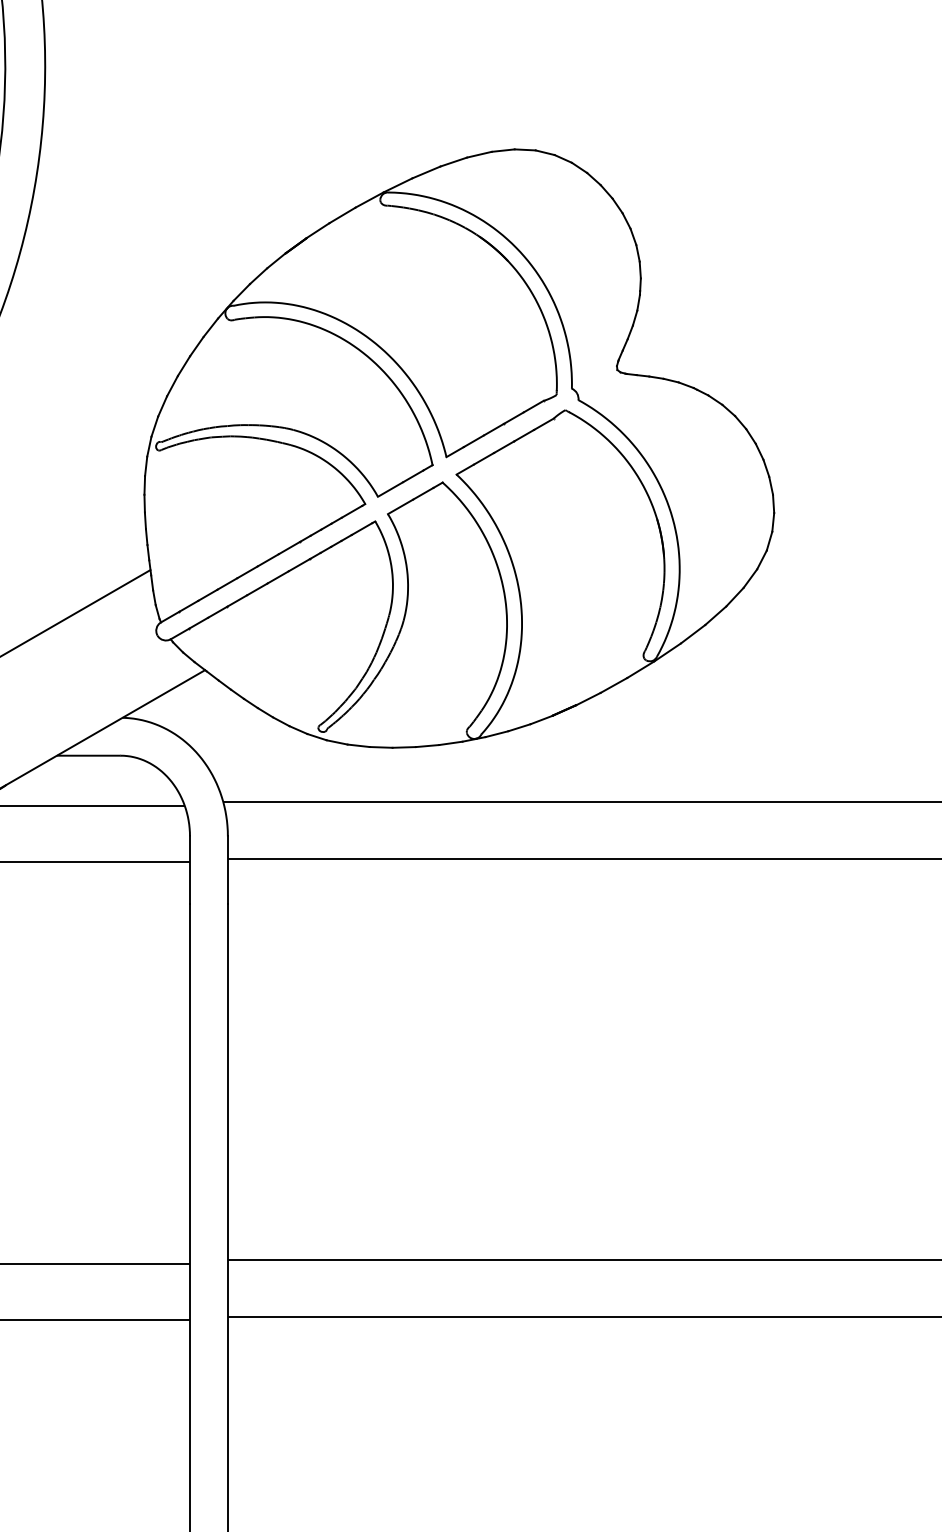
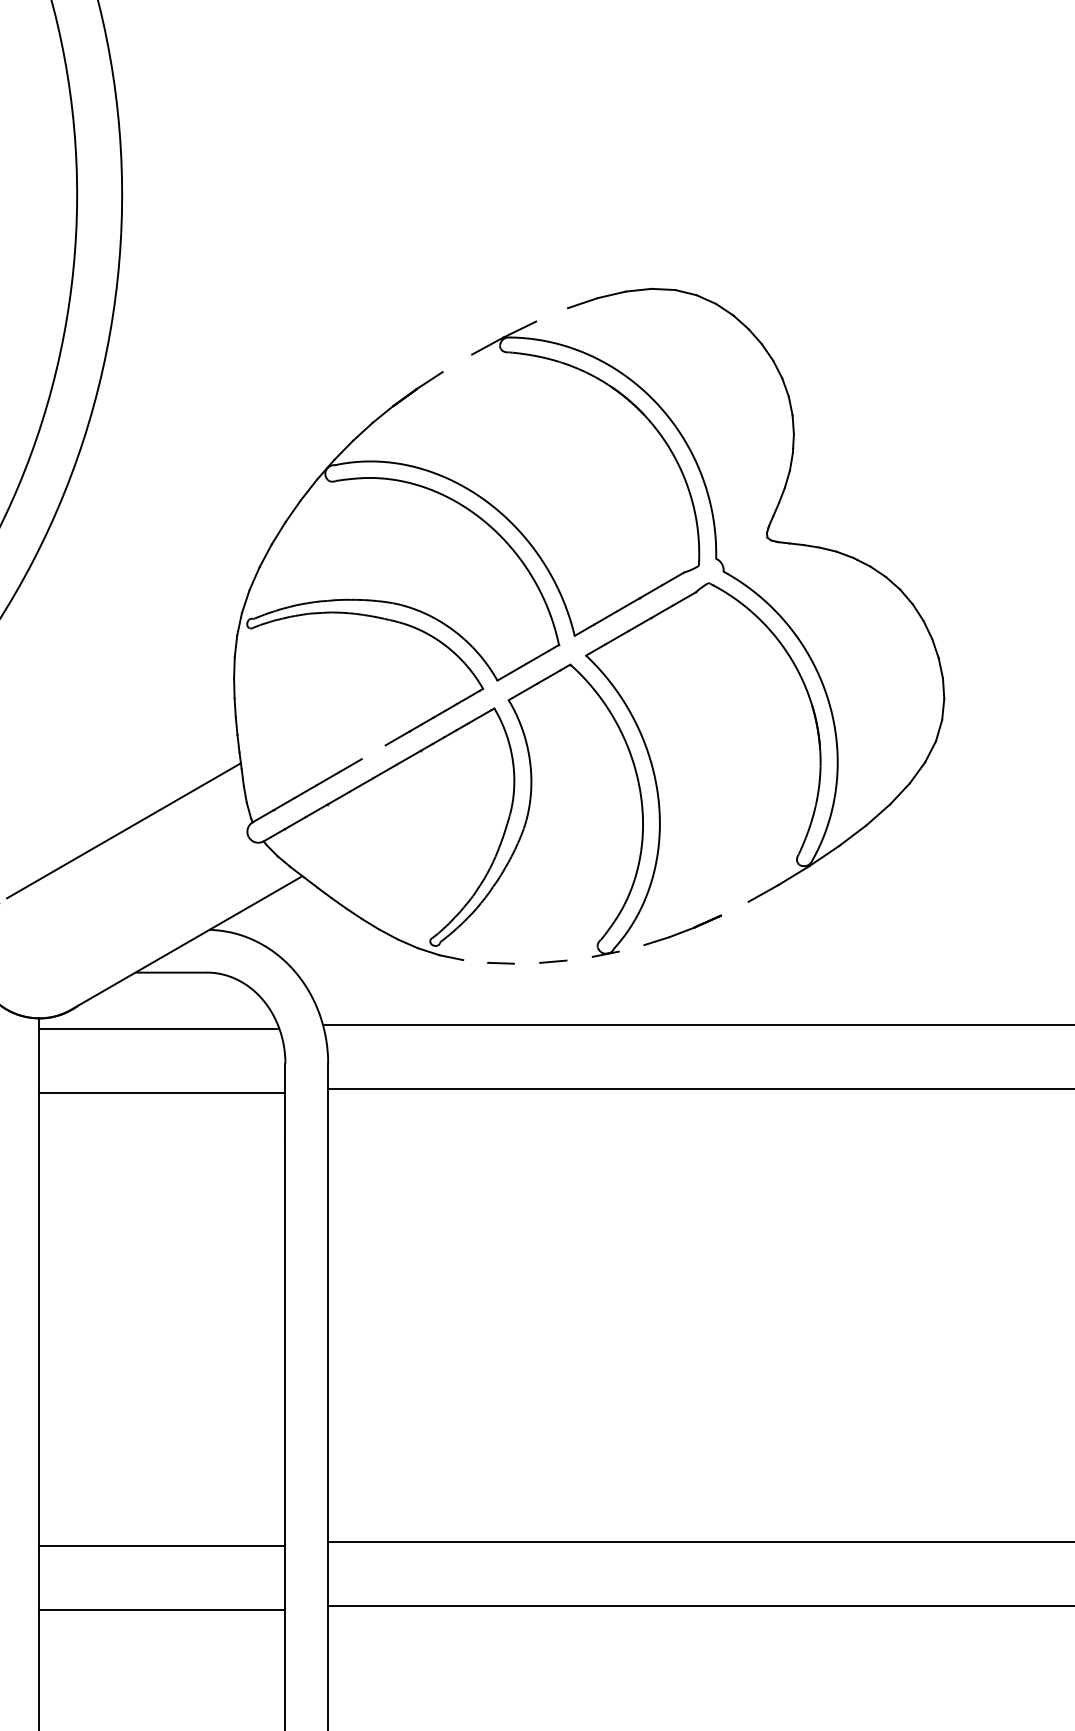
line: (426, 172) -> (552, 314), removed
line: (342, 215) -> (457, 363), removed
line: (268, 560) -> (373, 752), removed
line: (588, 698) -> (734, 908), removed
line: (496, 734) -> (631, 948), removed
line: (450, 743) -> (579, 958), removed
line: (358, 745) -> (475, 961), removed
line: (403, 746) -> (526, 962), removed

